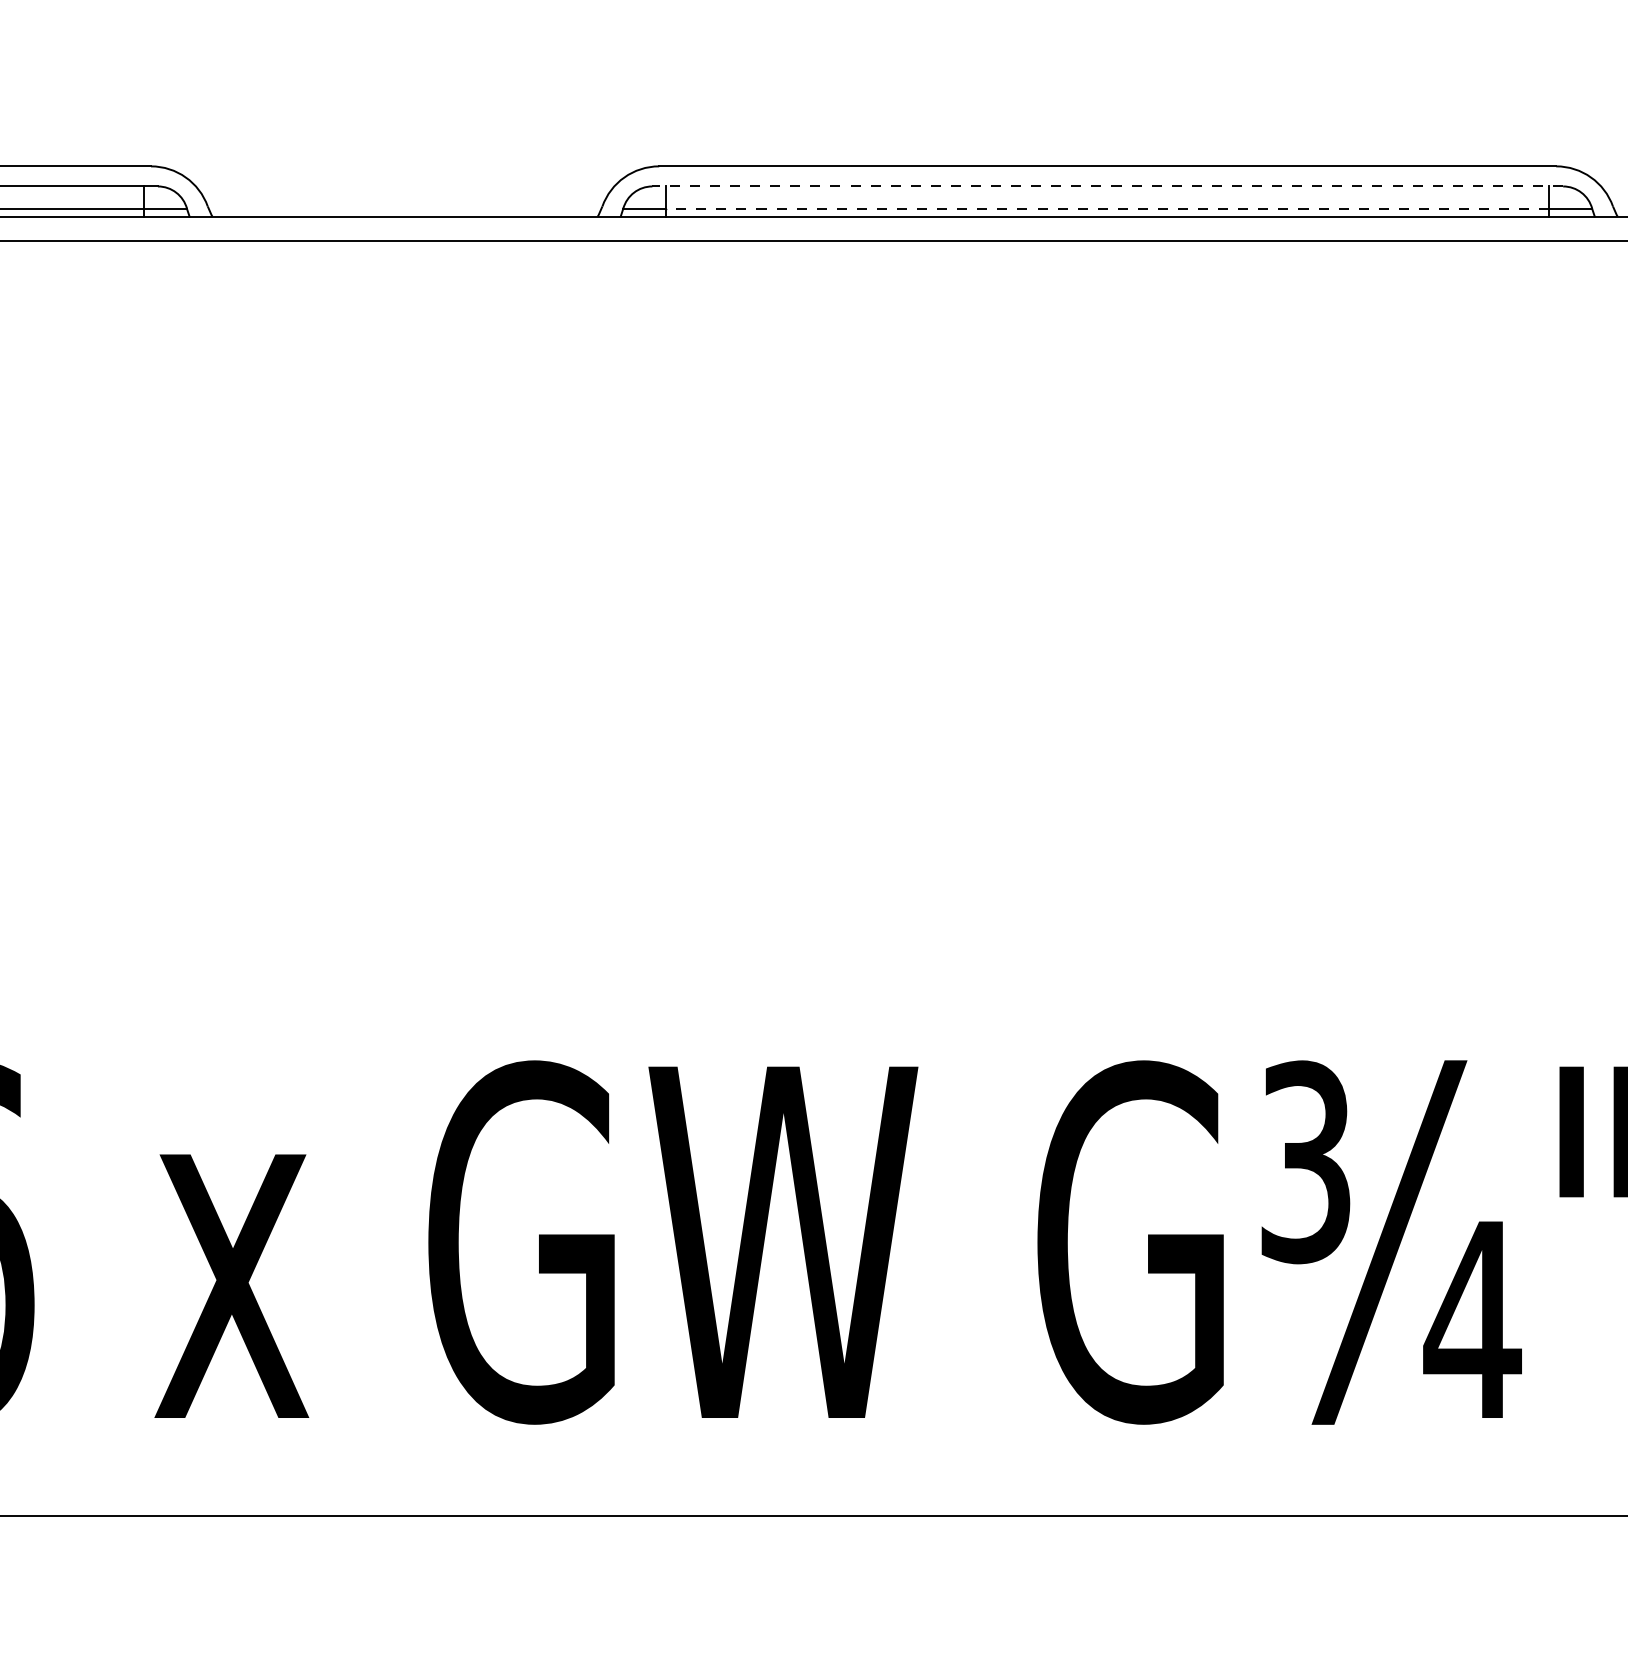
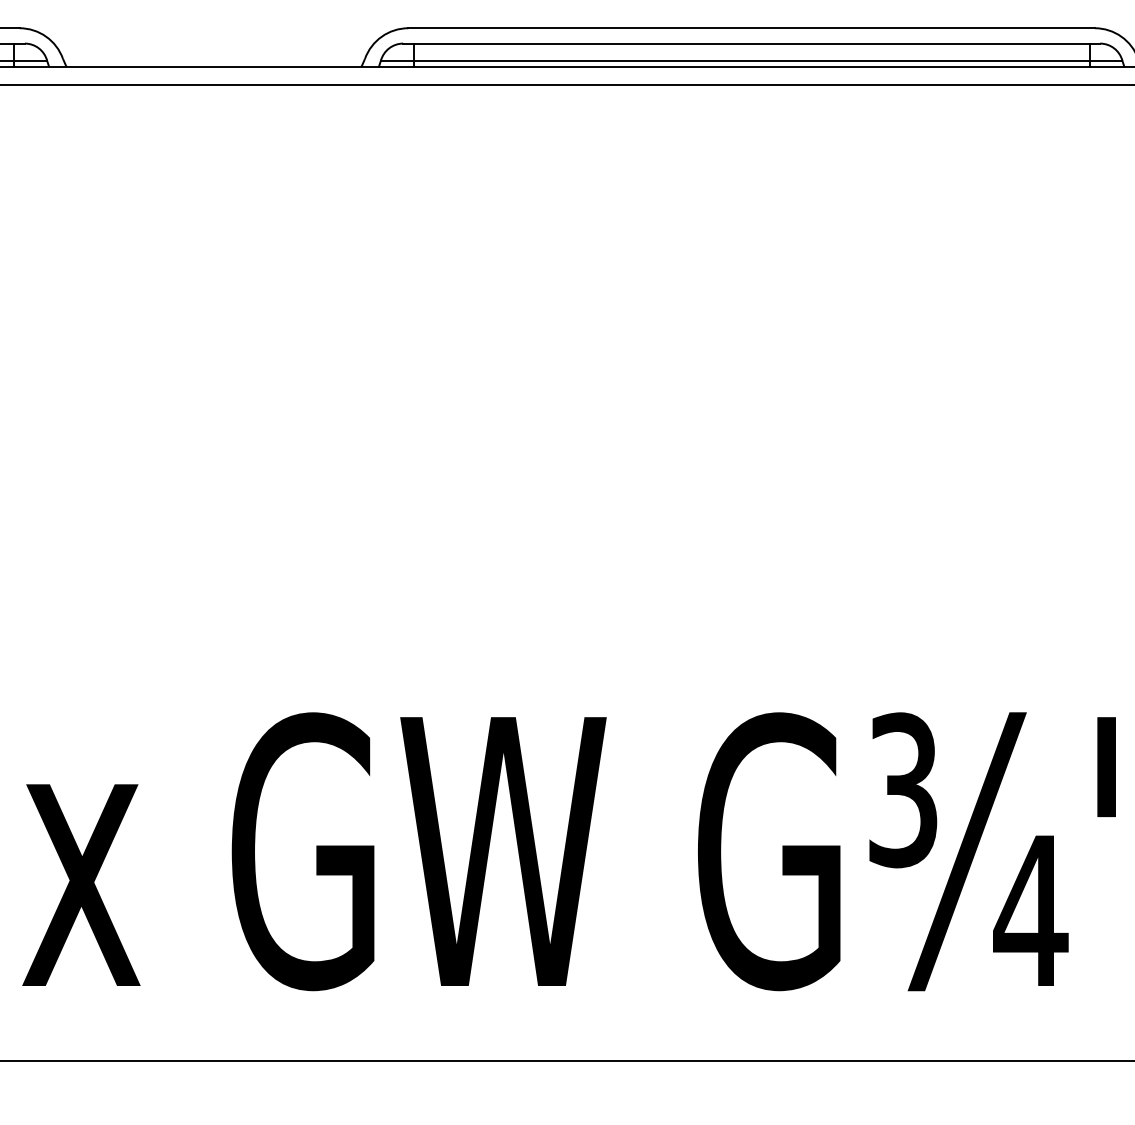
line: (1107, 186) -> (751, 43), dashed -> solid
line: (1107, 208) -> (751, 60), dashed -> solid

